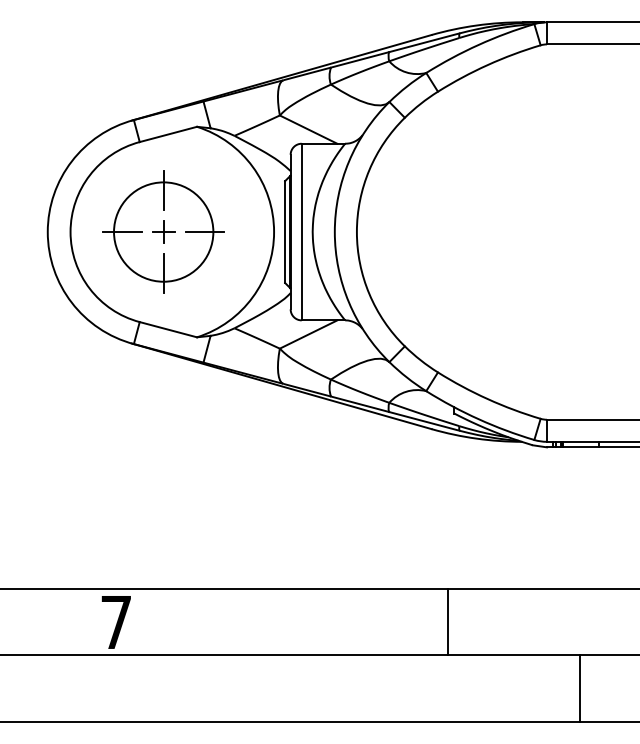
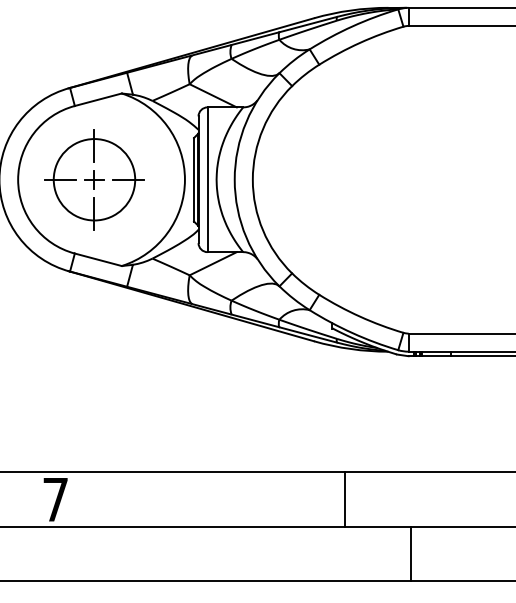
line: (447, 622) -> (344, 499), moved
line: (580, 688) -> (411, 553), moved

